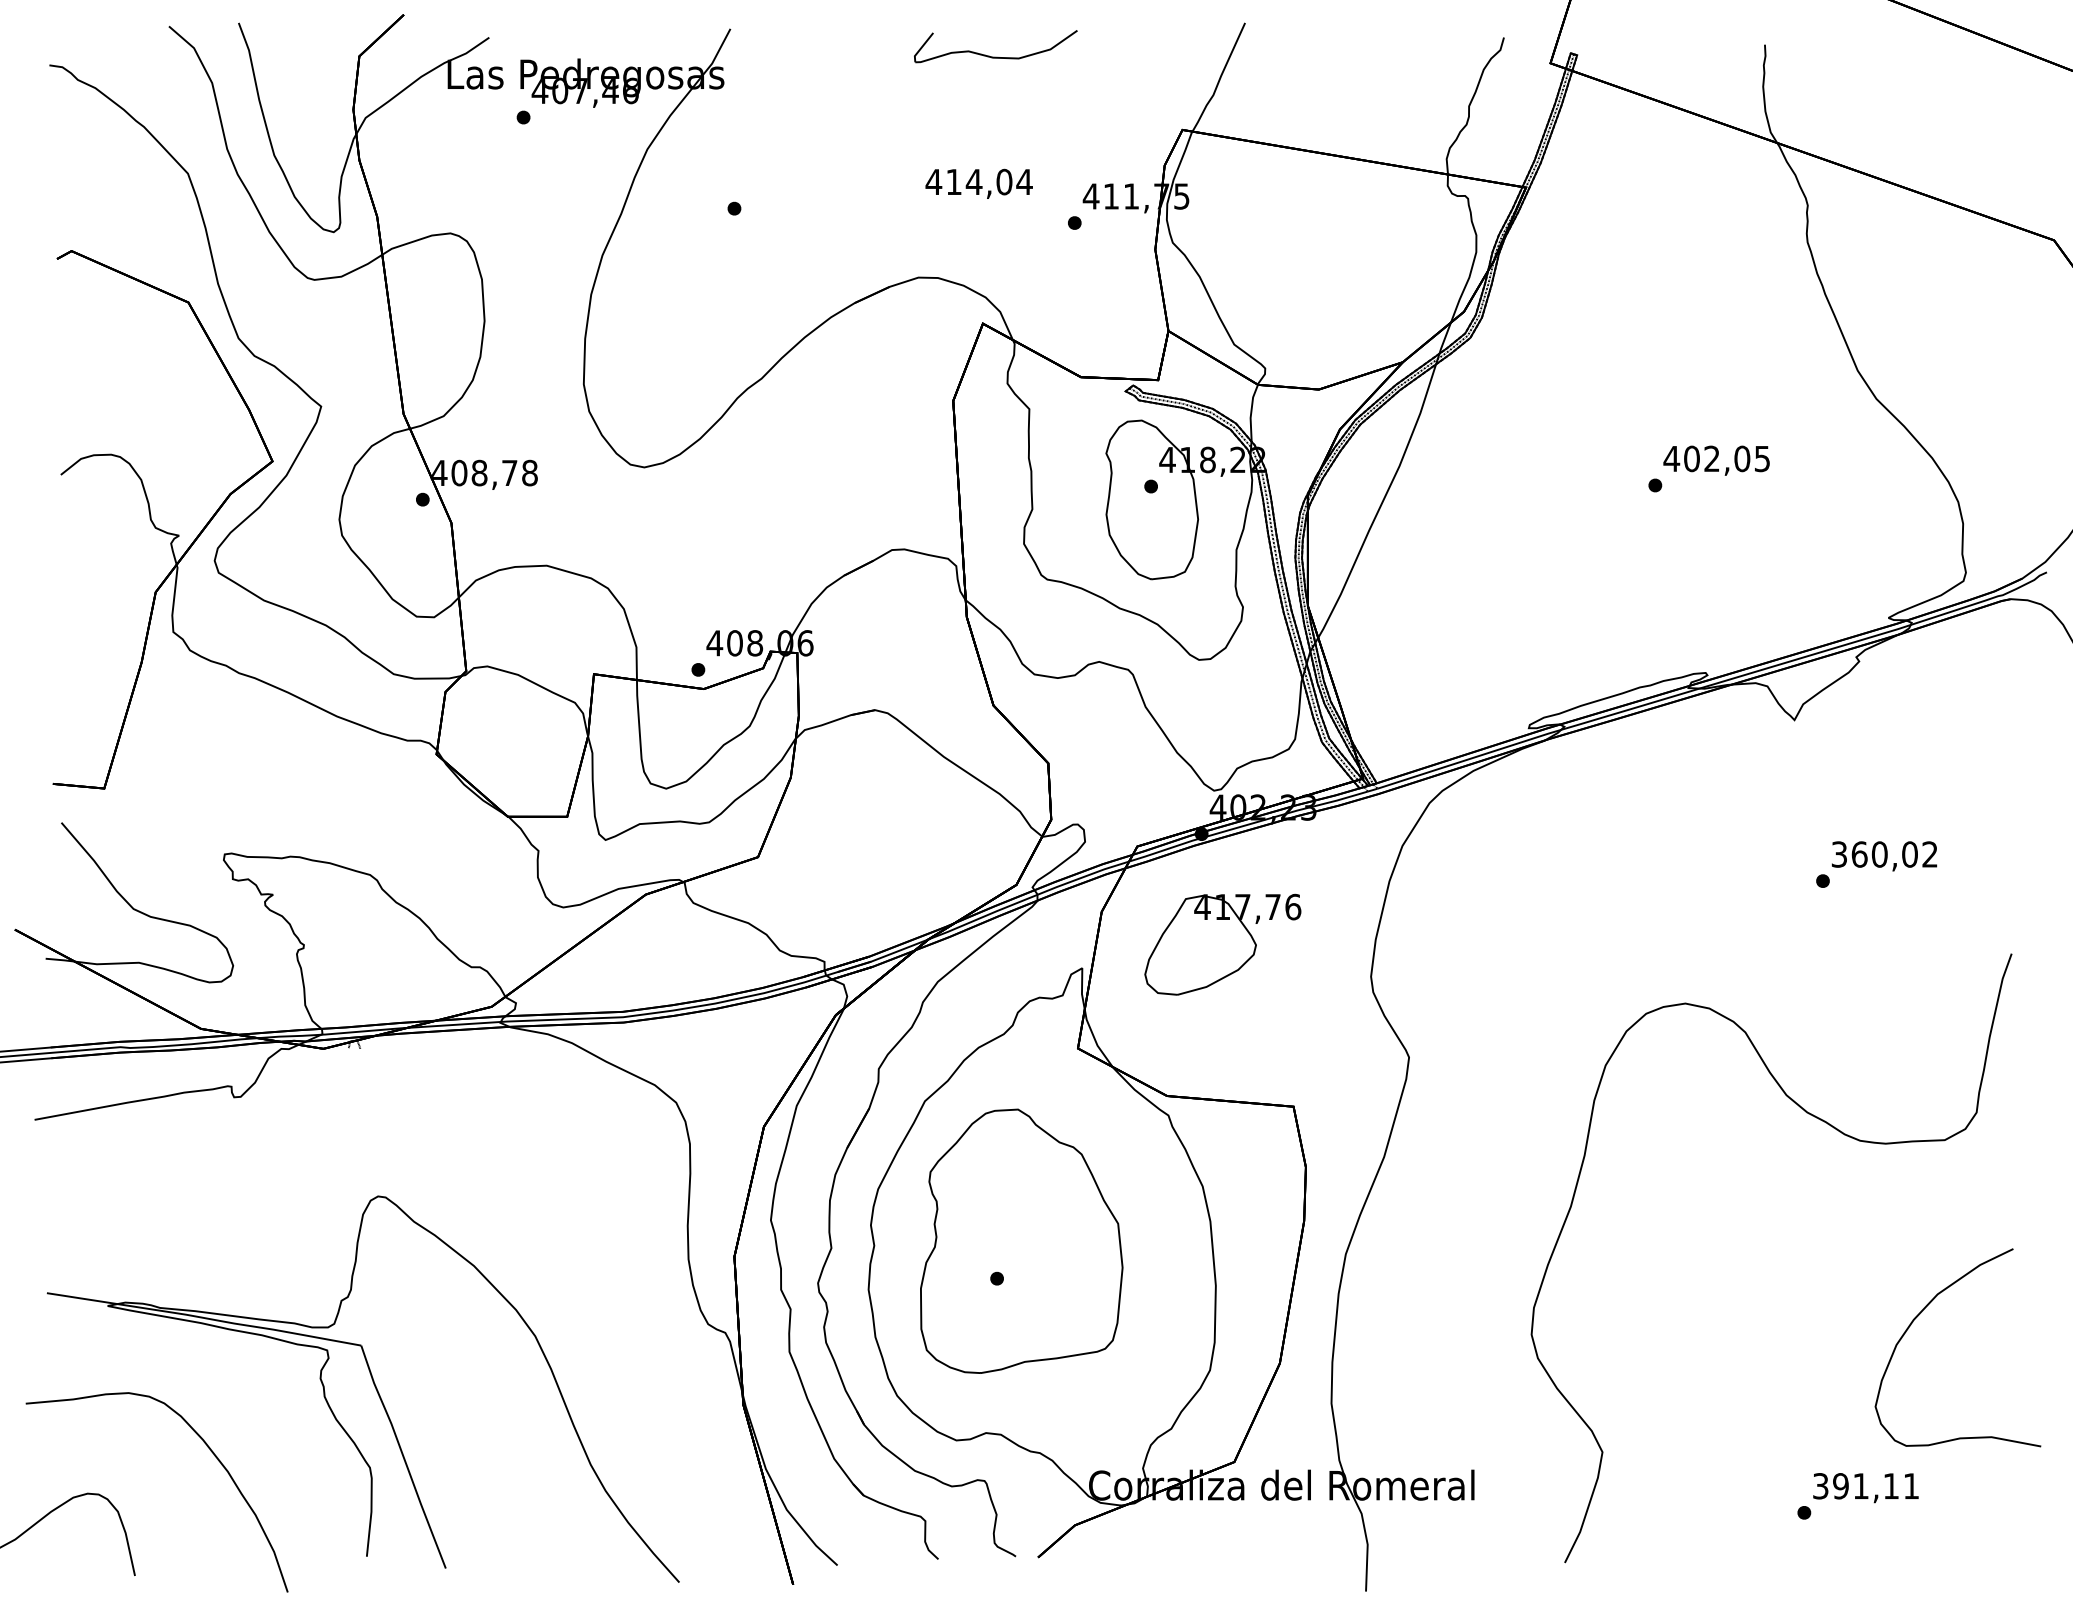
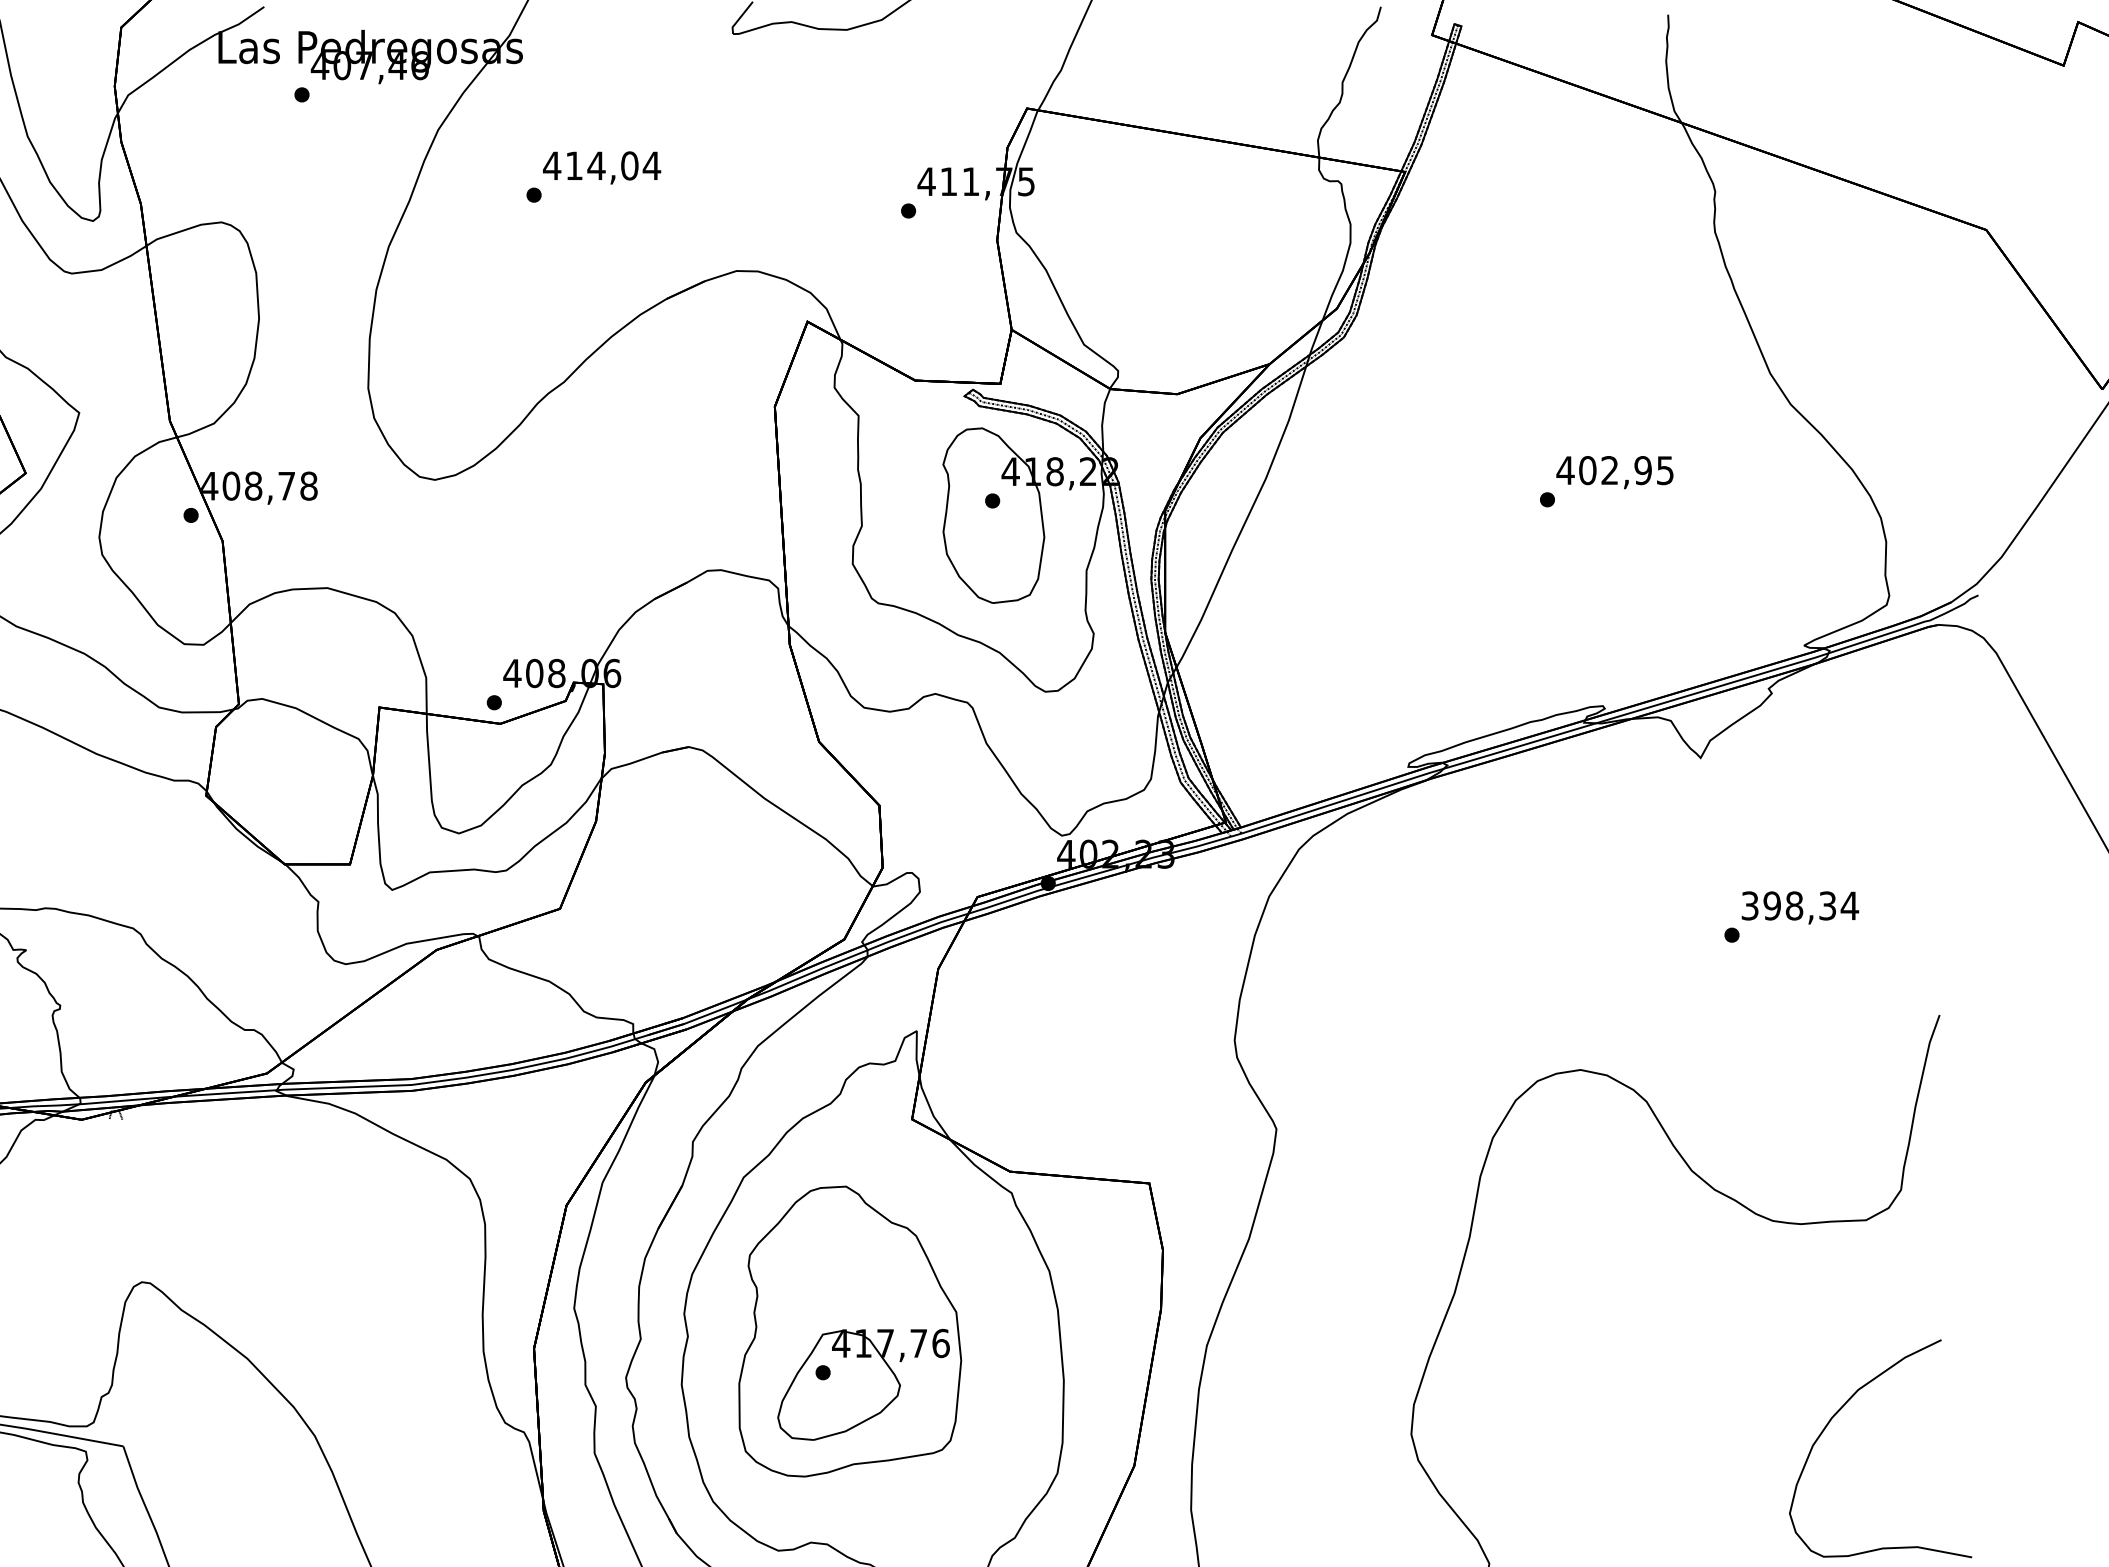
text: (978, 183) -> (601, 167), moved
text: (1742, 458) -> (1643, 470), 402,05 -> 402,95
text: (1894, 854) -> (1810, 905), 360,02 -> 398,34
part: (1222, 944) -> (863, 1384), moved

